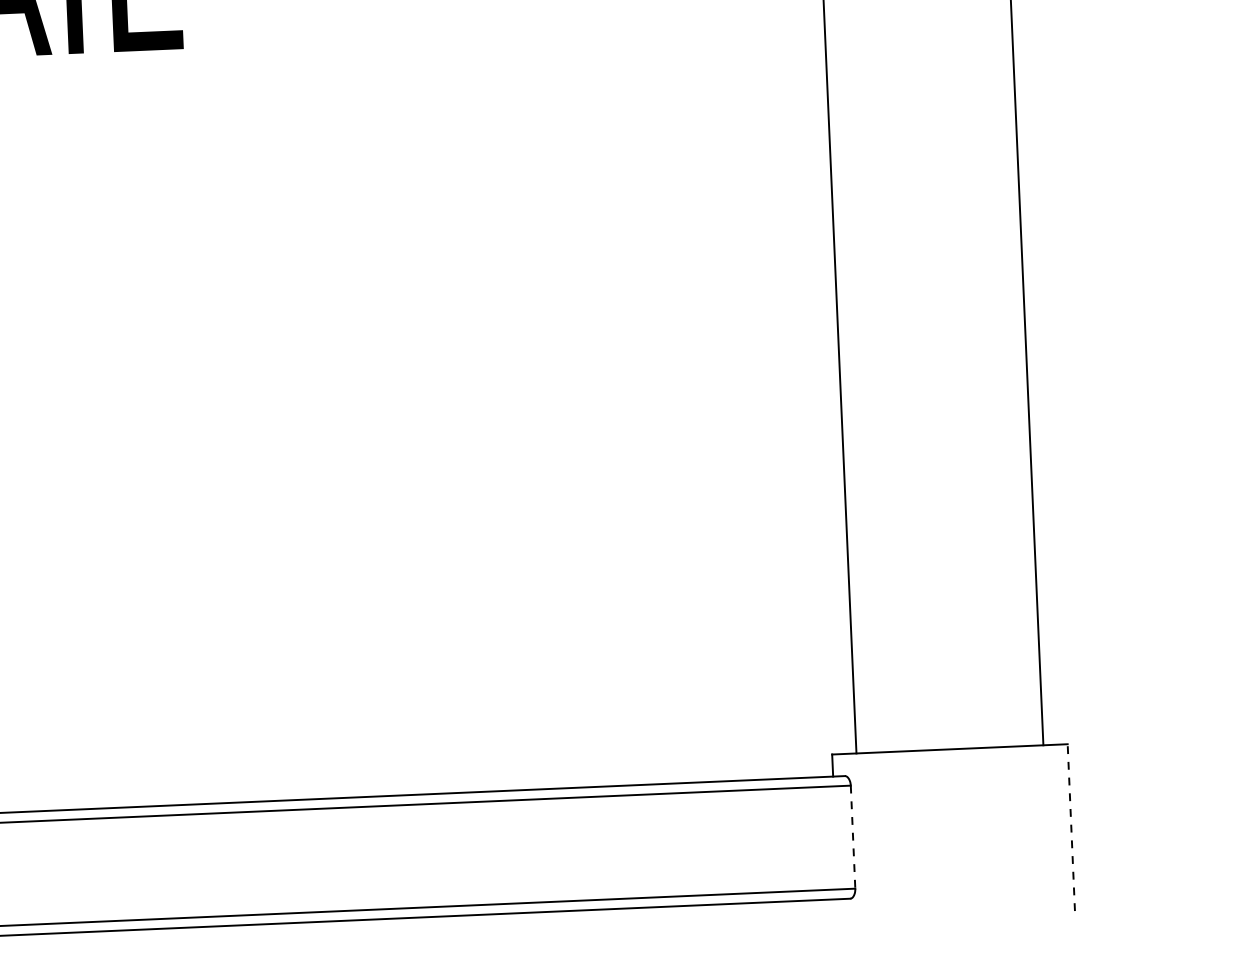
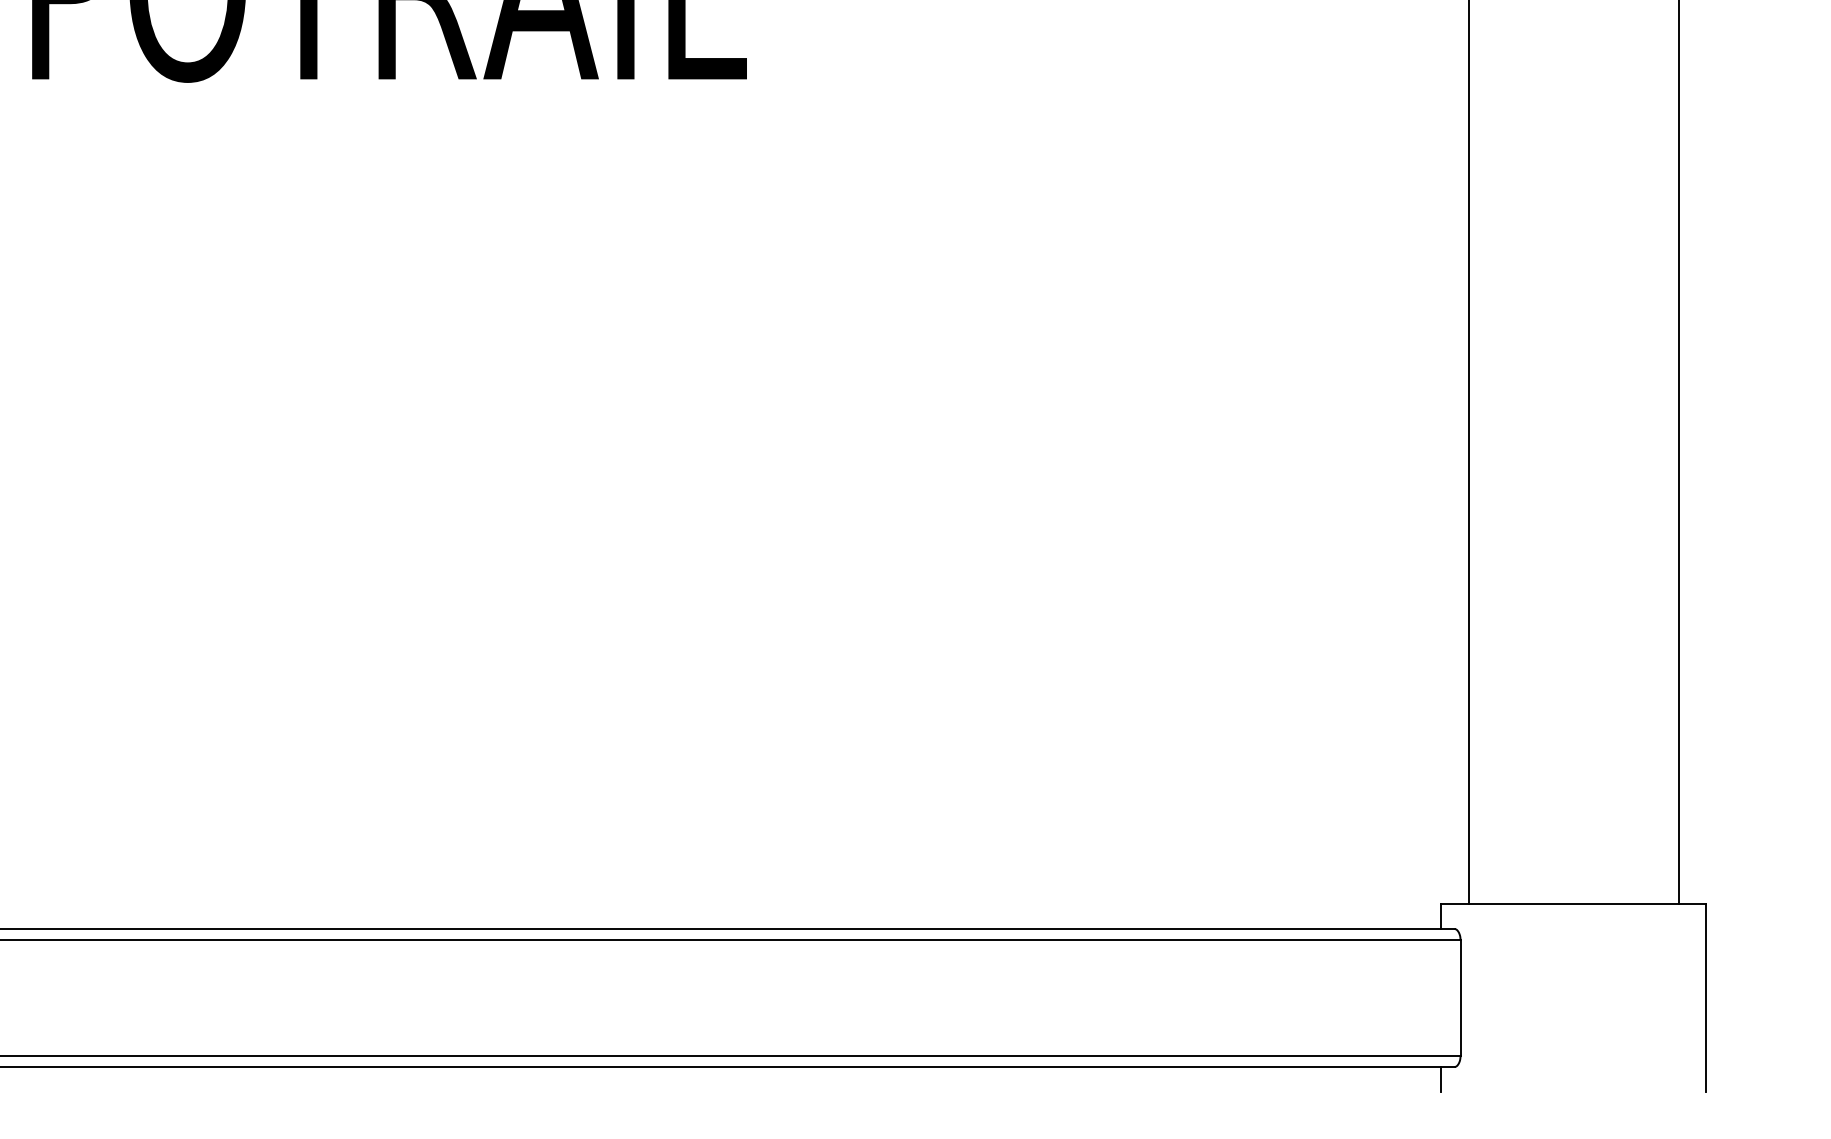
line: (1071, 828) -> (1706, 998), dashed -> solid
line: (853, 837) -> (1460, 998), dashed -> solid
line: (839, 910) -> (1441, 1079), added

